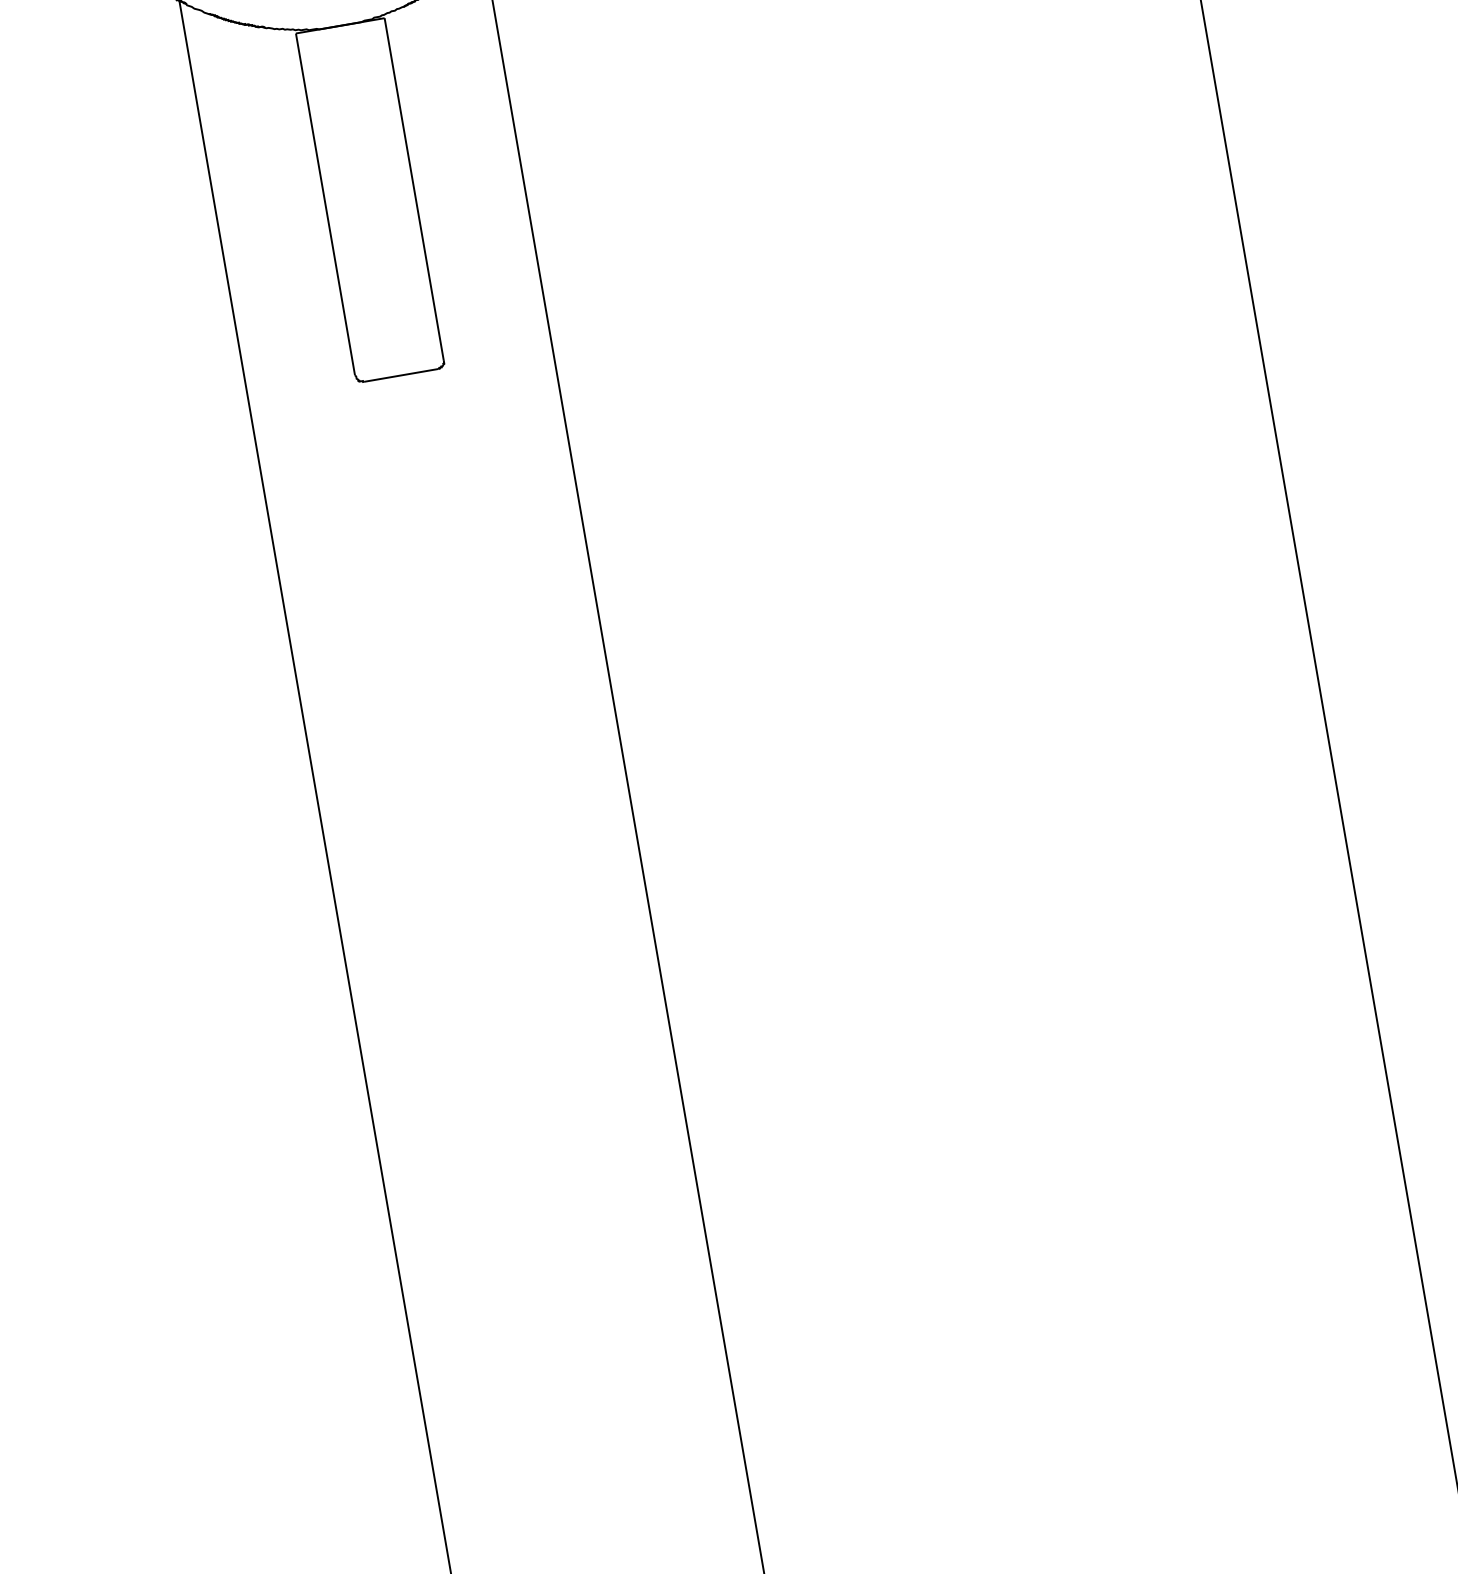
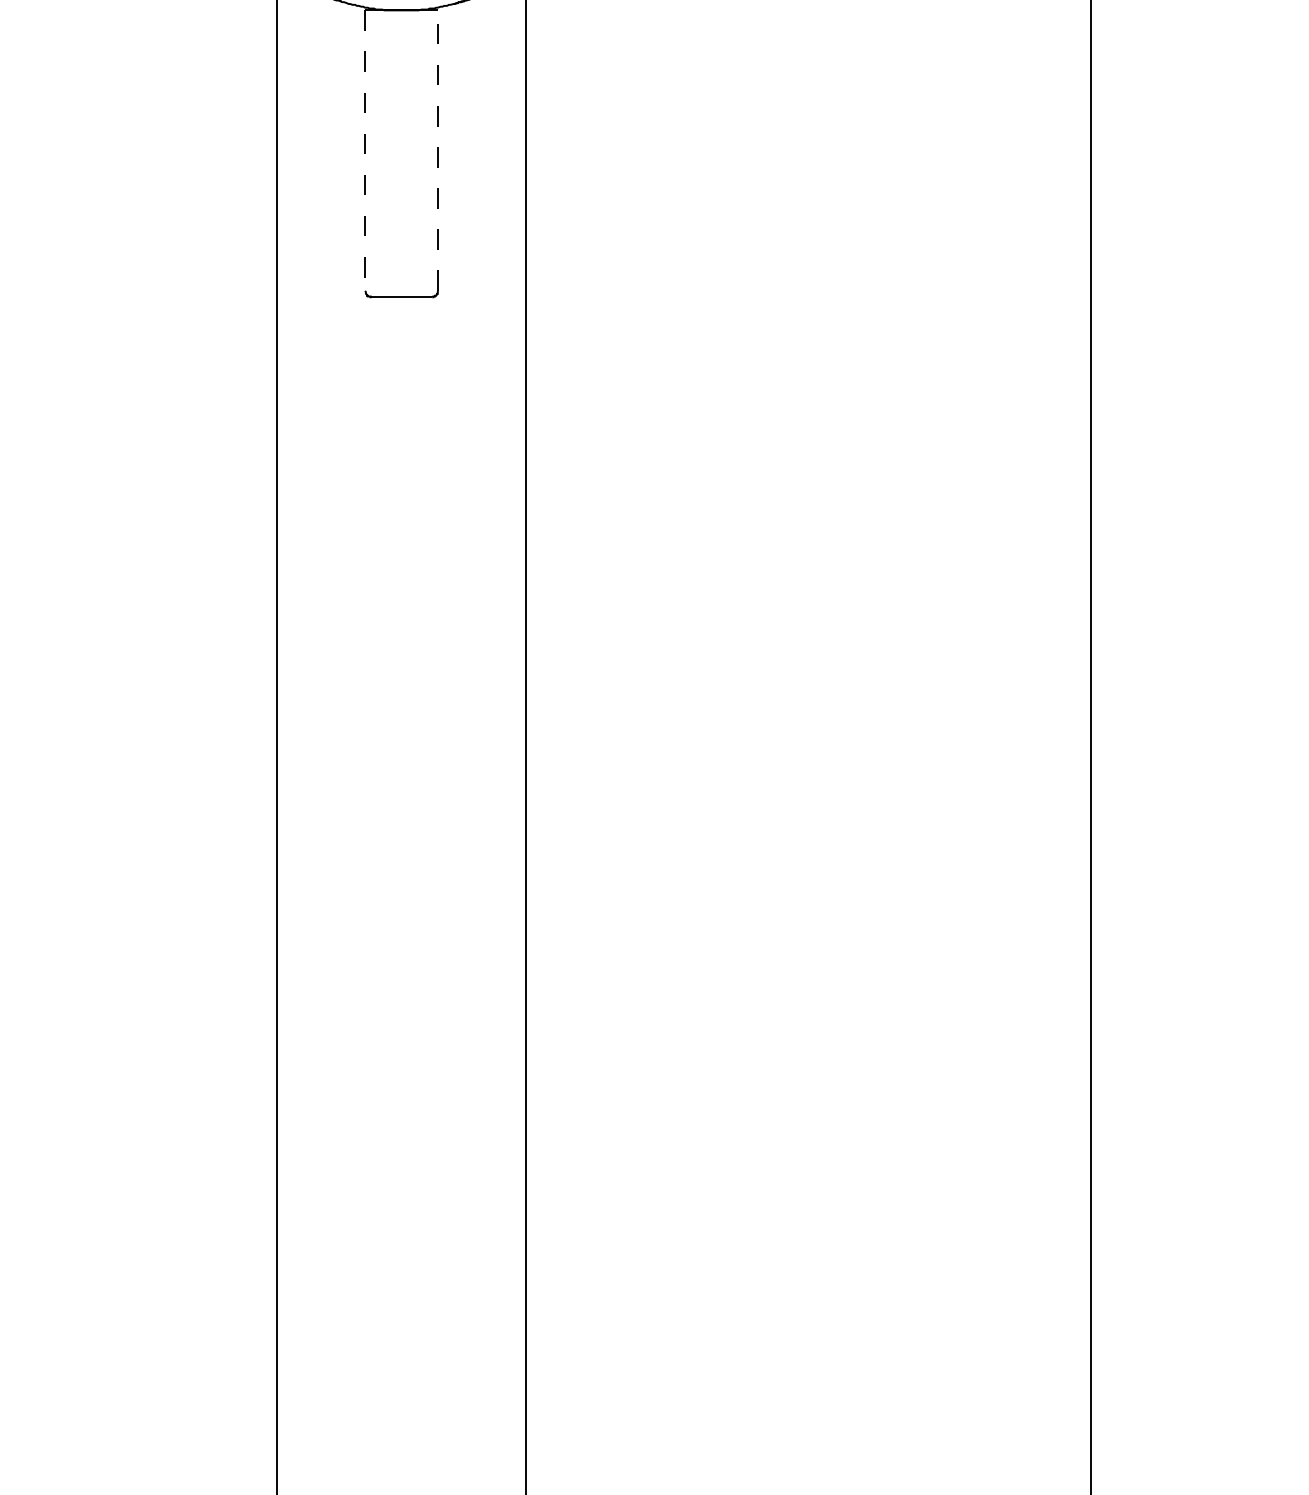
line: (413, 189) -> (437, 150), solid -> dashed
line: (326, 205) -> (365, 151), solid -> dashed

